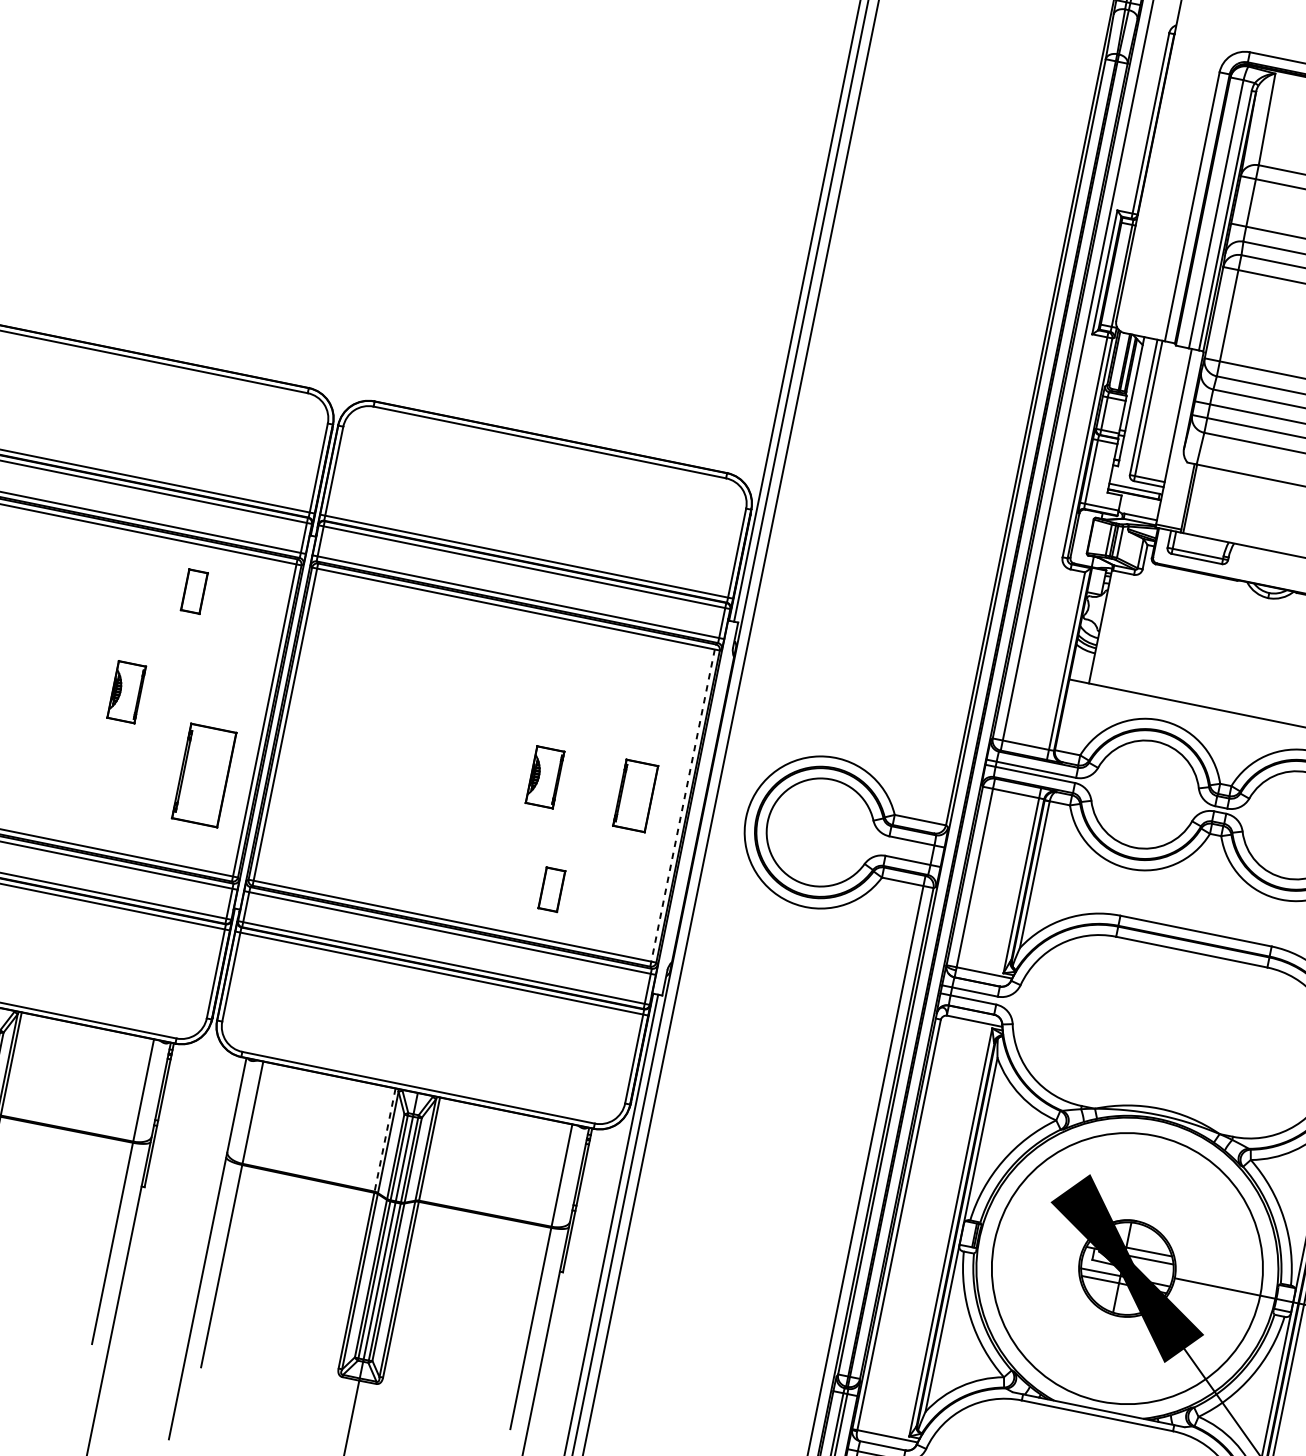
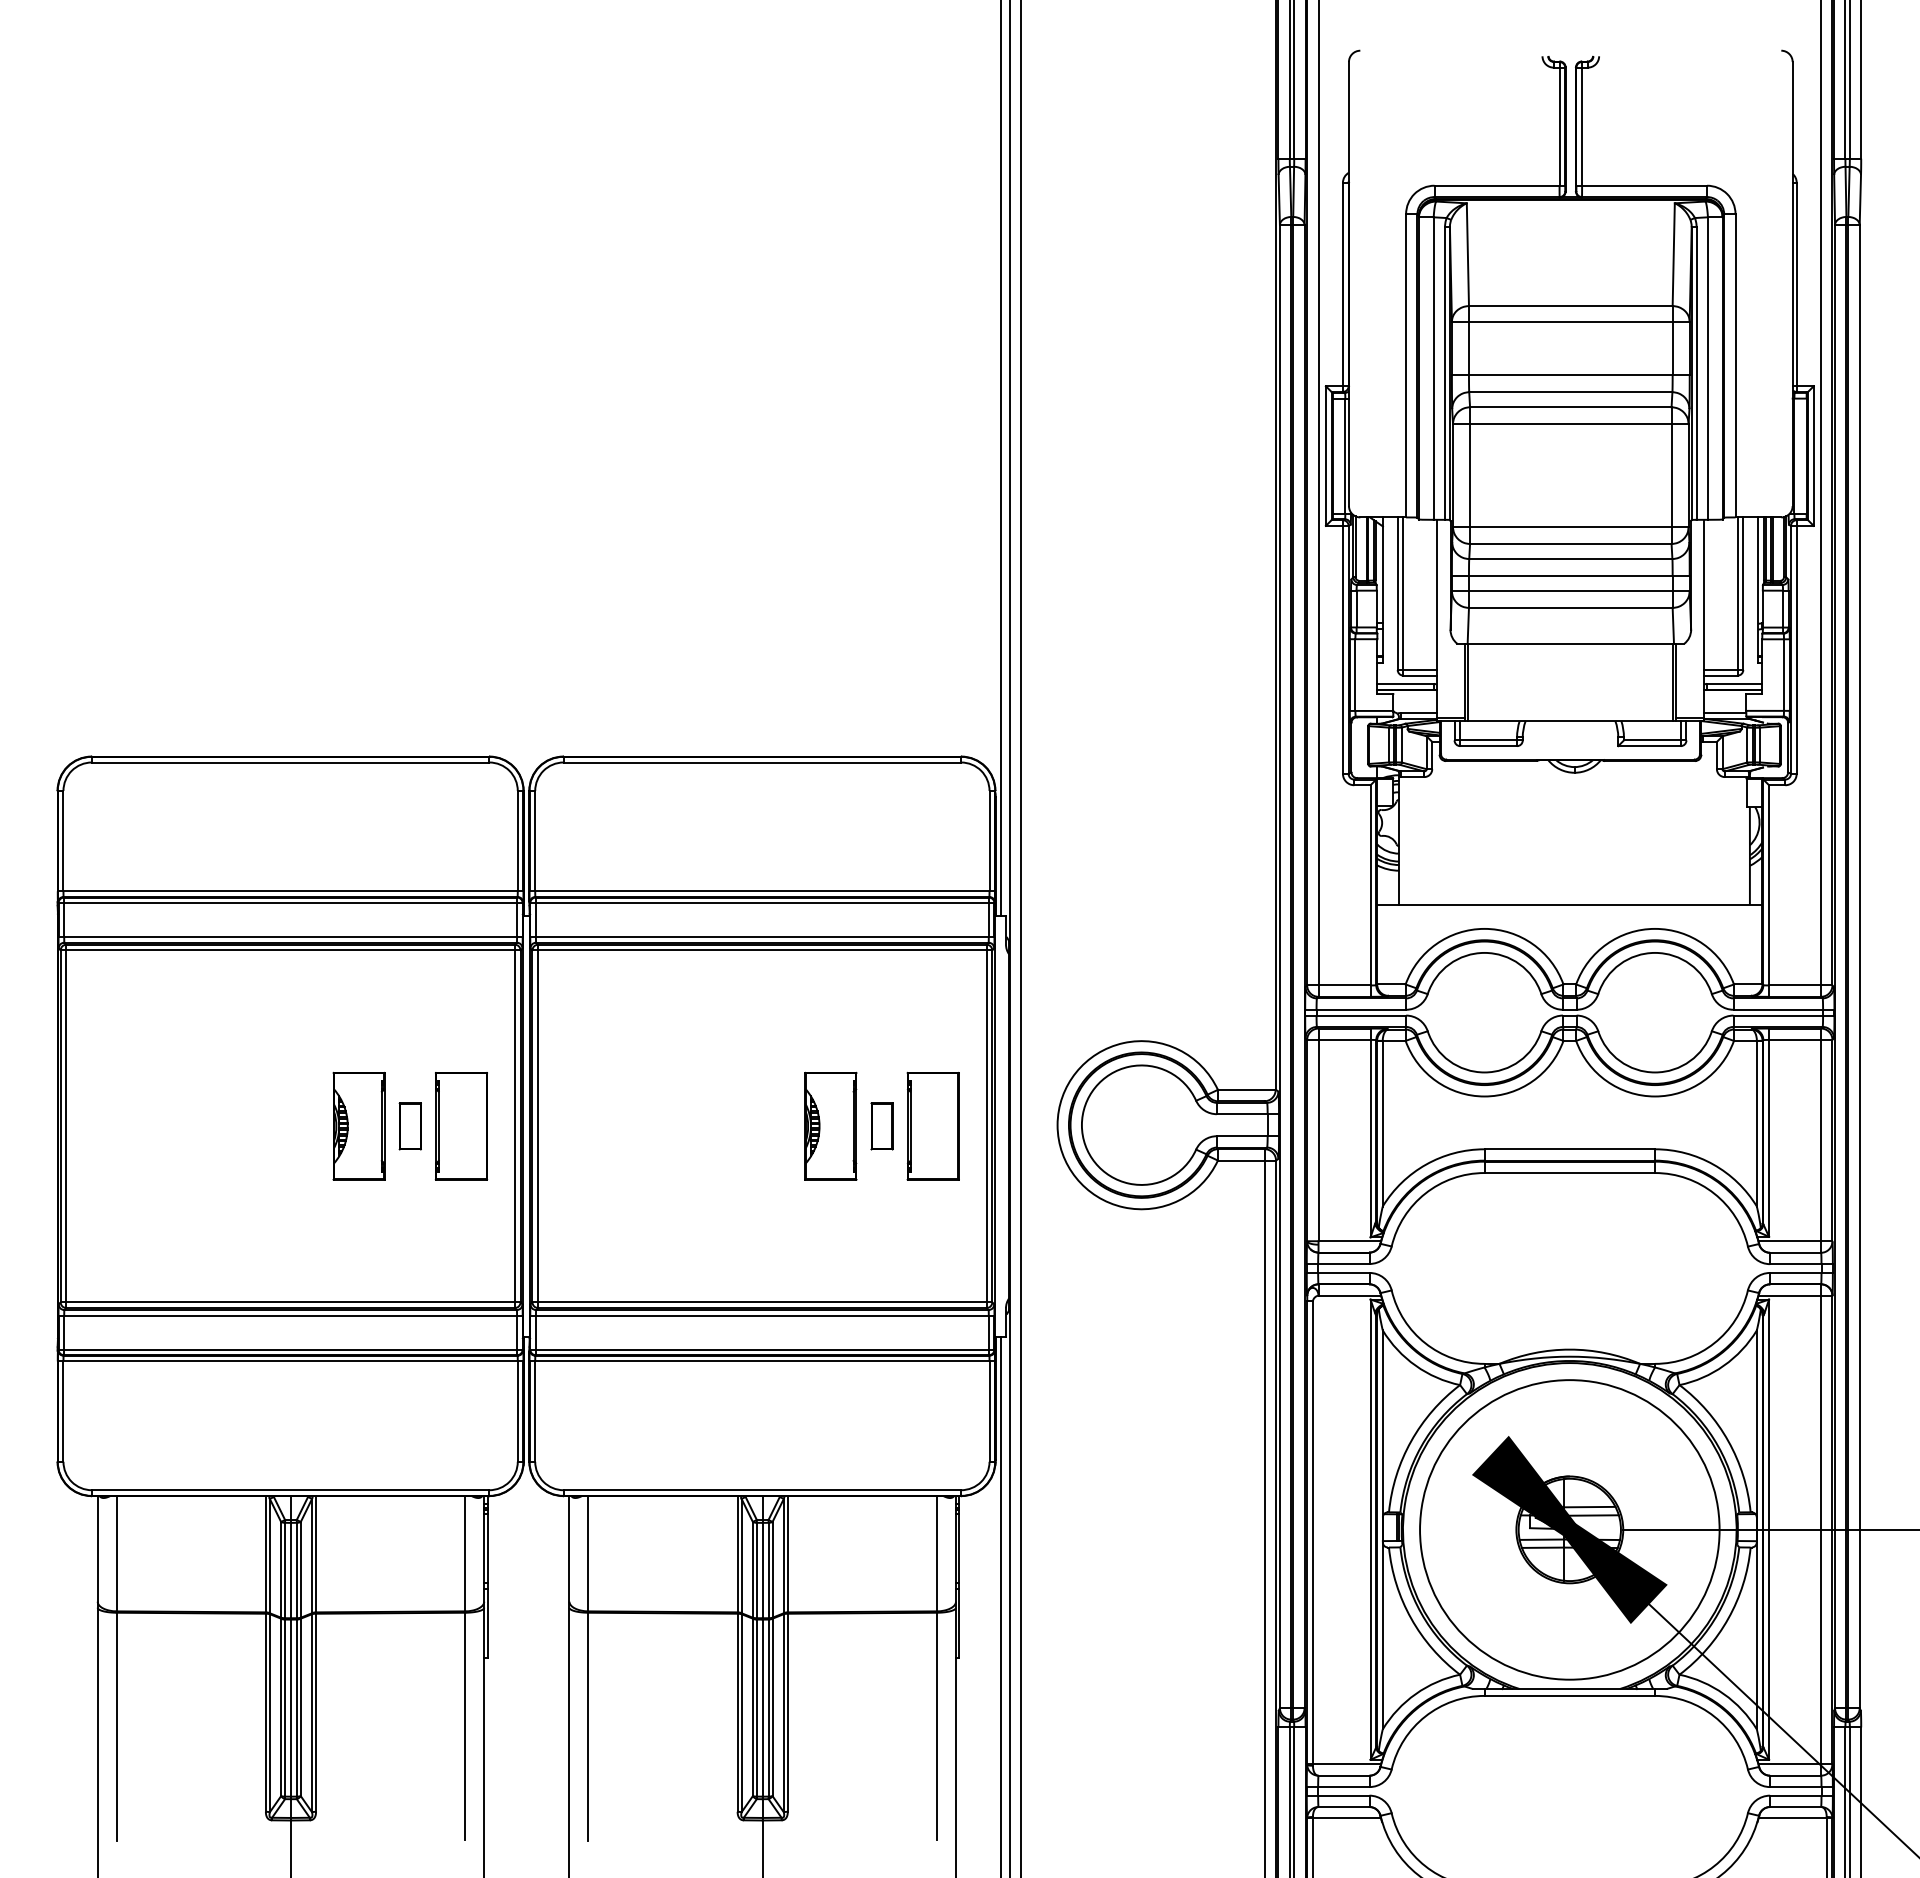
part: (193, 591) -> (409, 1126), moved
part: (126, 691) -> (358, 1125), size x1.67
part: (204, 775) -> (461, 1126), moved
part: (544, 776) -> (830, 1125), size x1.67
part: (635, 795) -> (932, 1126), size x1.43
line: (682, 805) -> (986, 1126), dashed -> solid
part: (551, 889) -> (881, 1126), moved
line: (384, 1140) -> (737, 1554), dashed -> solid

